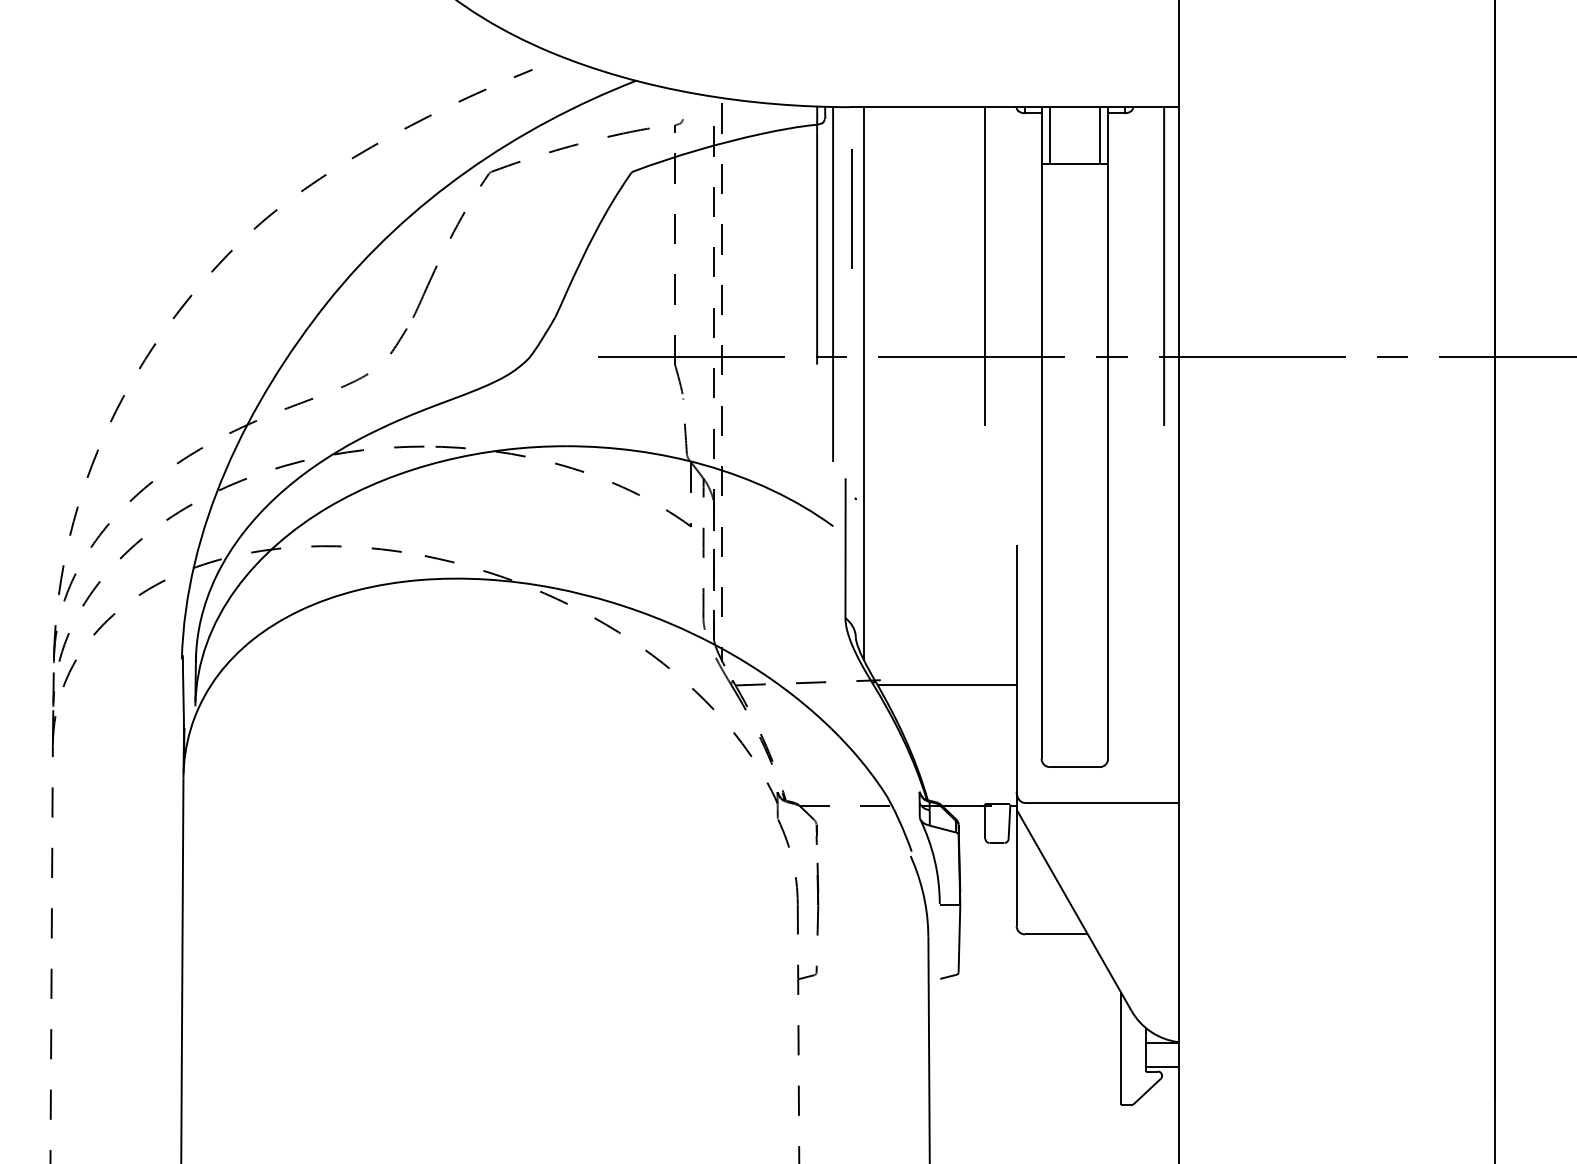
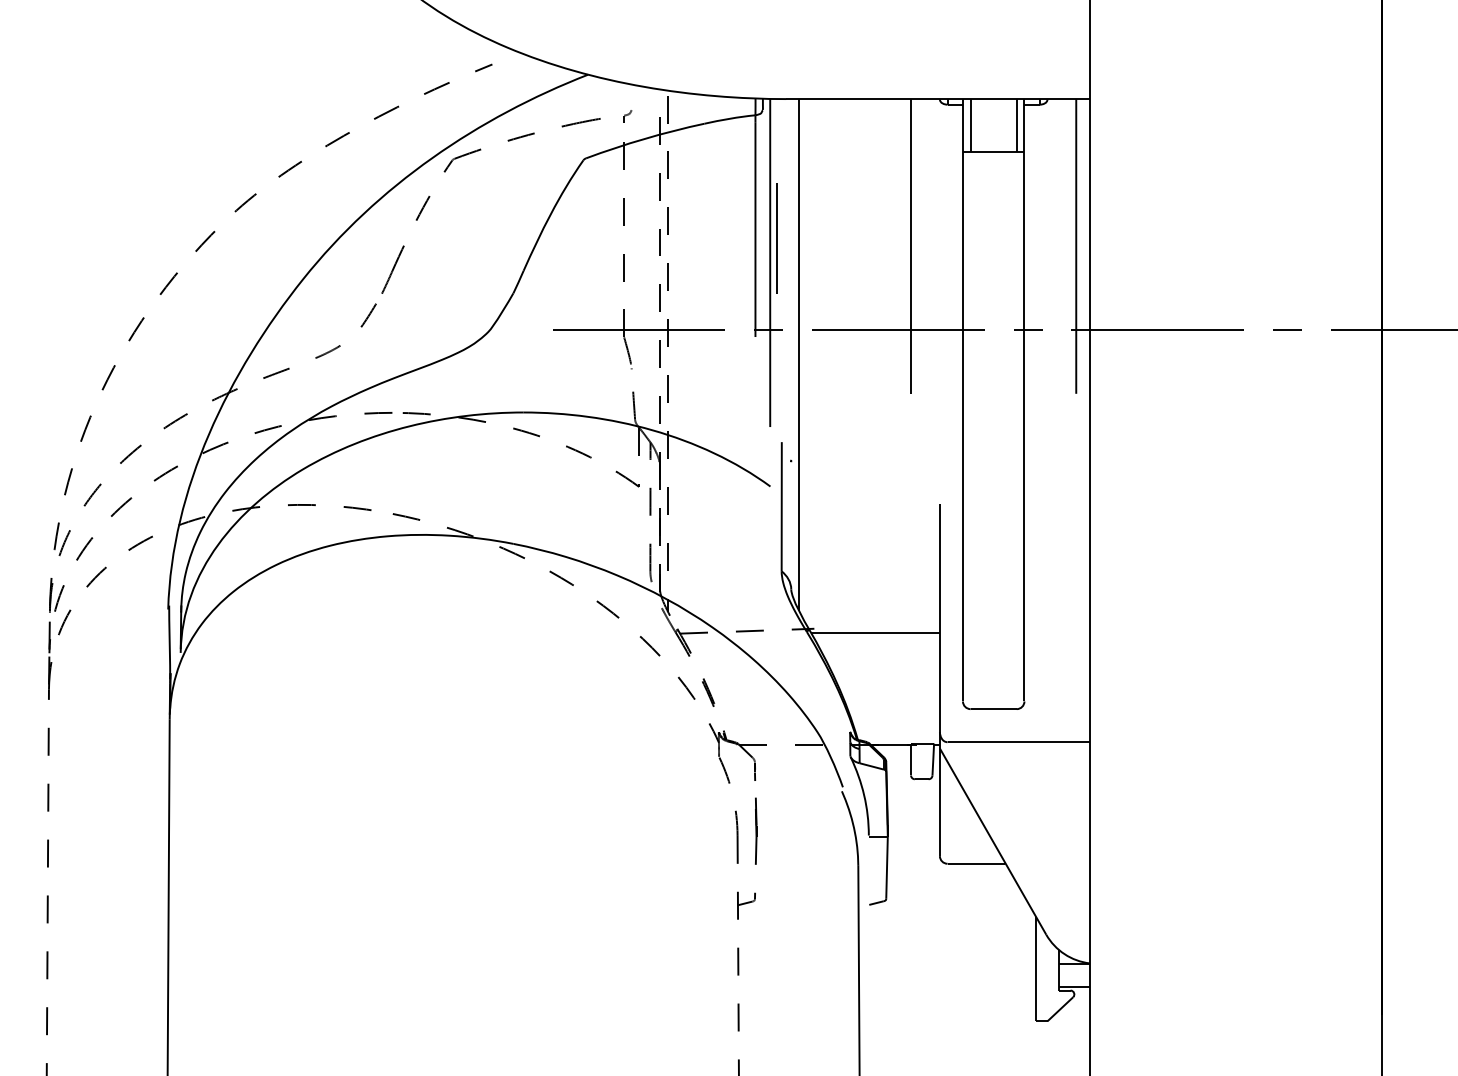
line: (851, 208) -> (776, 238), moved

